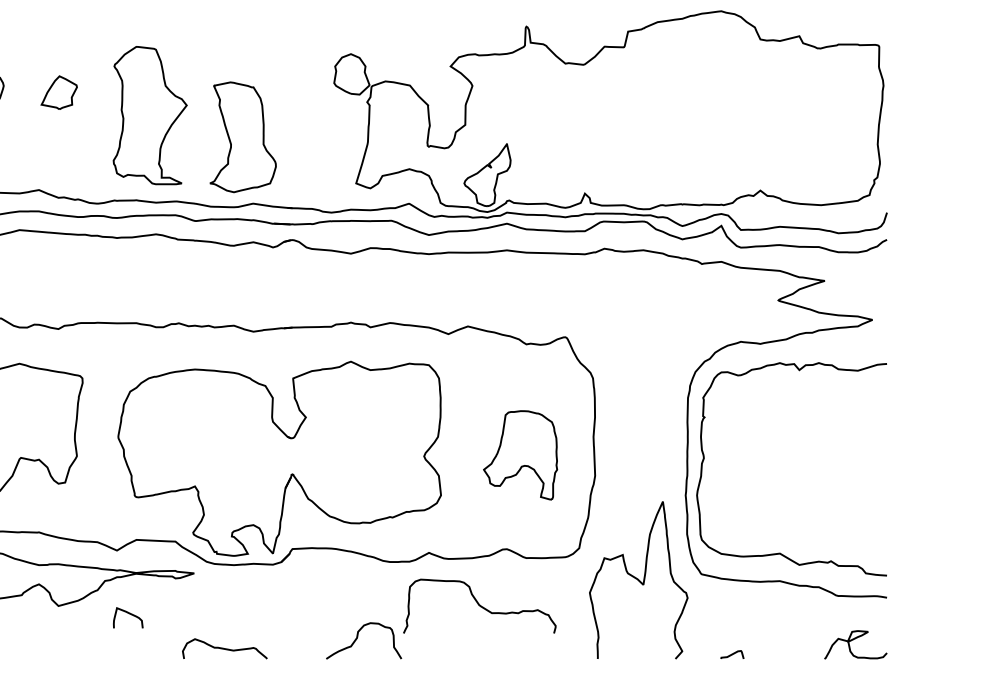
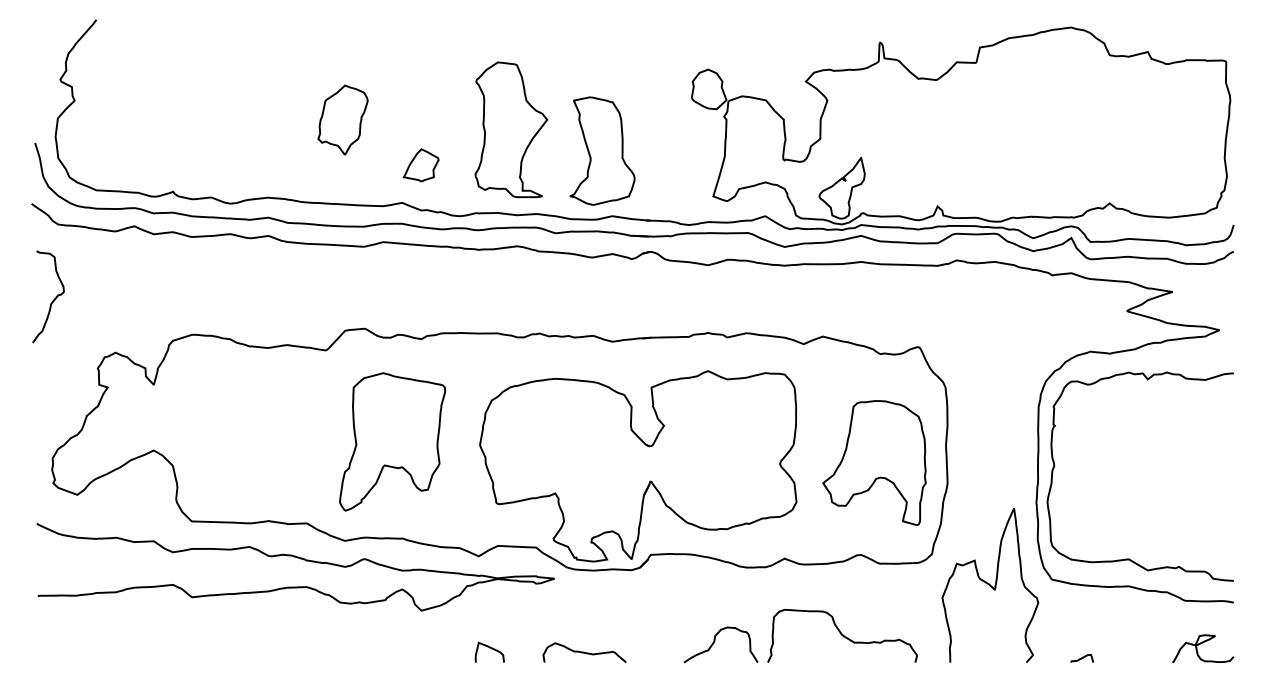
part: (58, 92) -> (420, 165), moved
part: (520, 454) -> (874, 462), size x1.43
curve: (479, 605) -> (842, 635), moved
curve: (129, 614) -> (491, 649), moved

